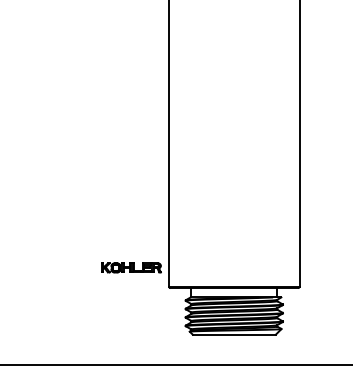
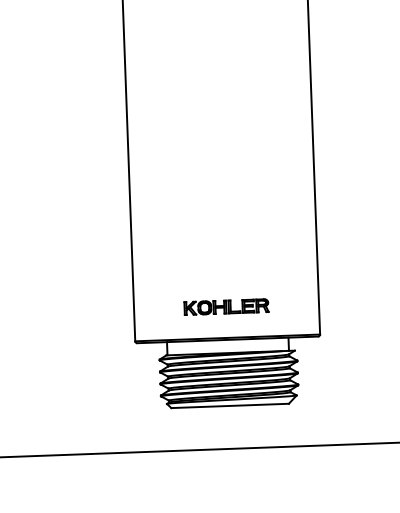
part: (131, 267) -> (226, 306), moved

